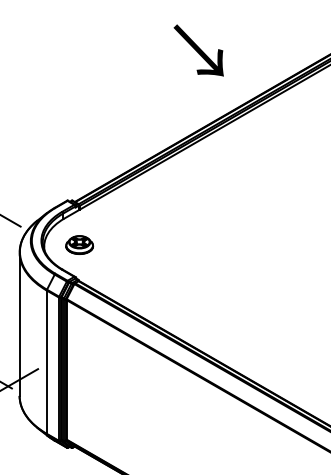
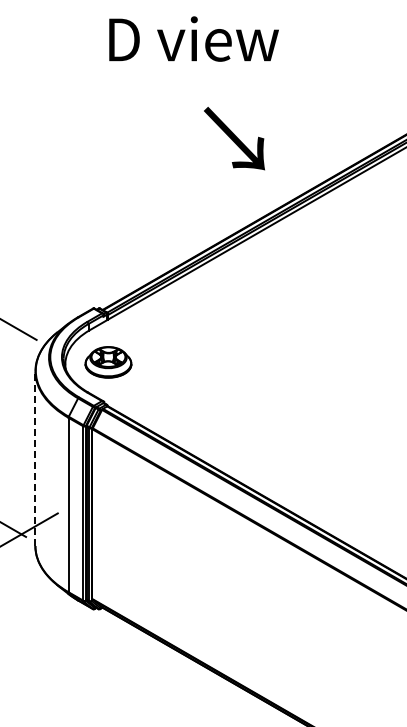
text: (198, 50) -> (234, 138), moved
part: (79, 245) -> (108, 362), size x1.4
line: (19, 324) -> (35, 458), solid -> dashed

